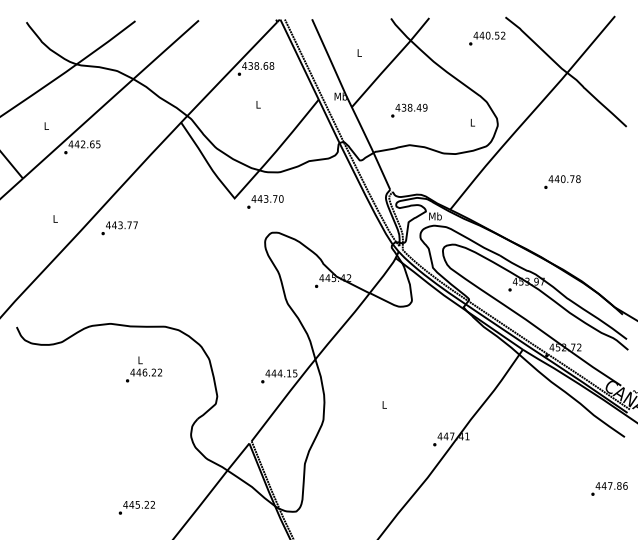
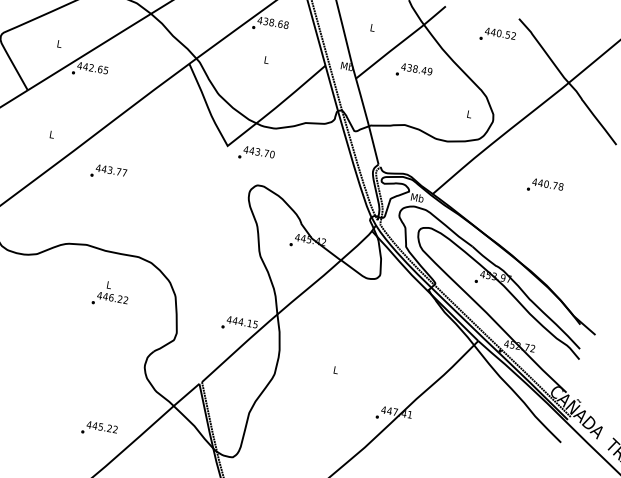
text: (409, 110) -> (414, 71), moved
text: (119, 228) -> (108, 173), moved
text: (136, 507) -> (99, 429), moved

